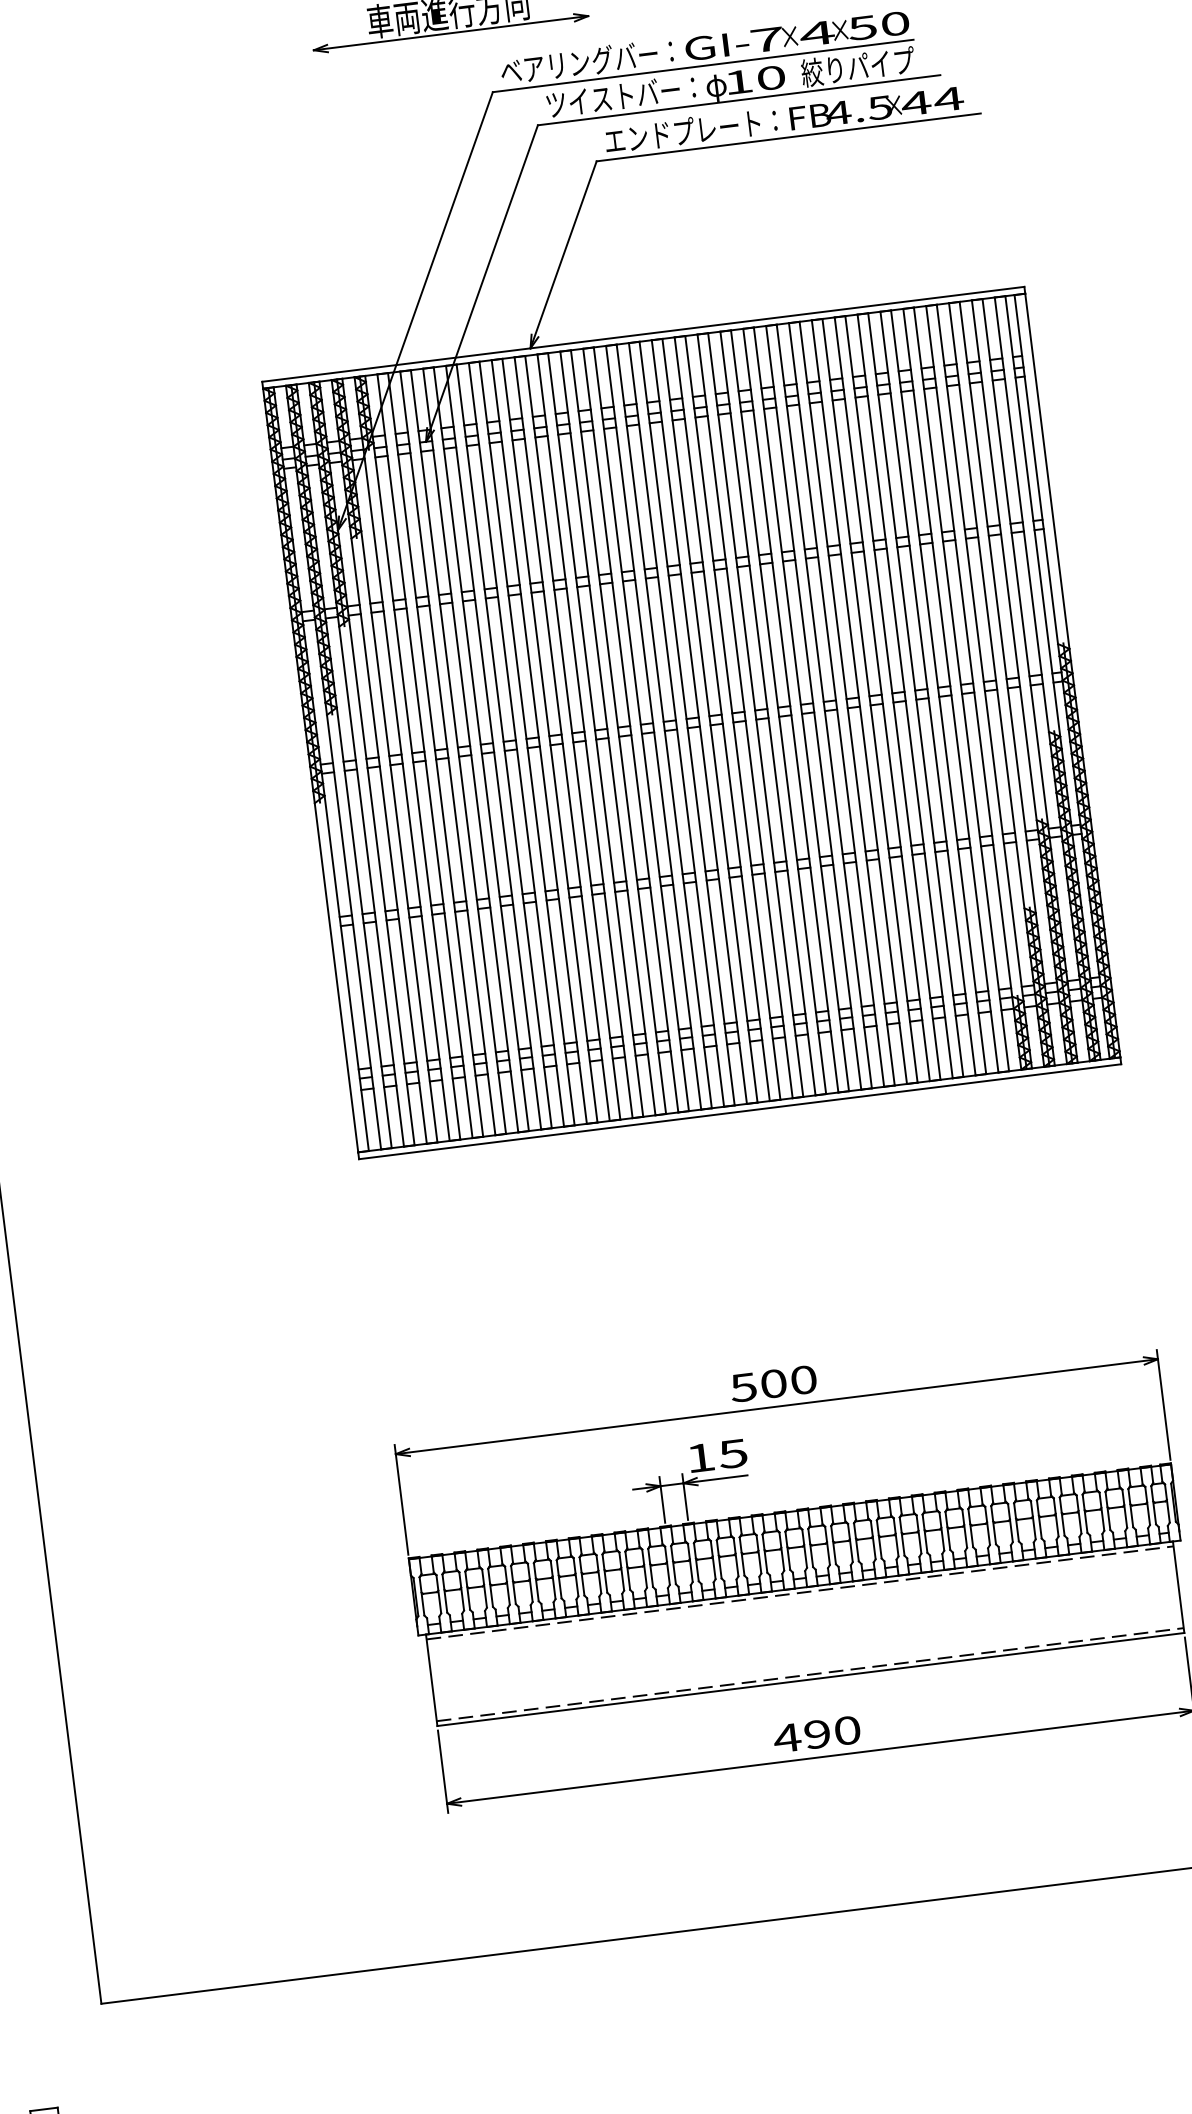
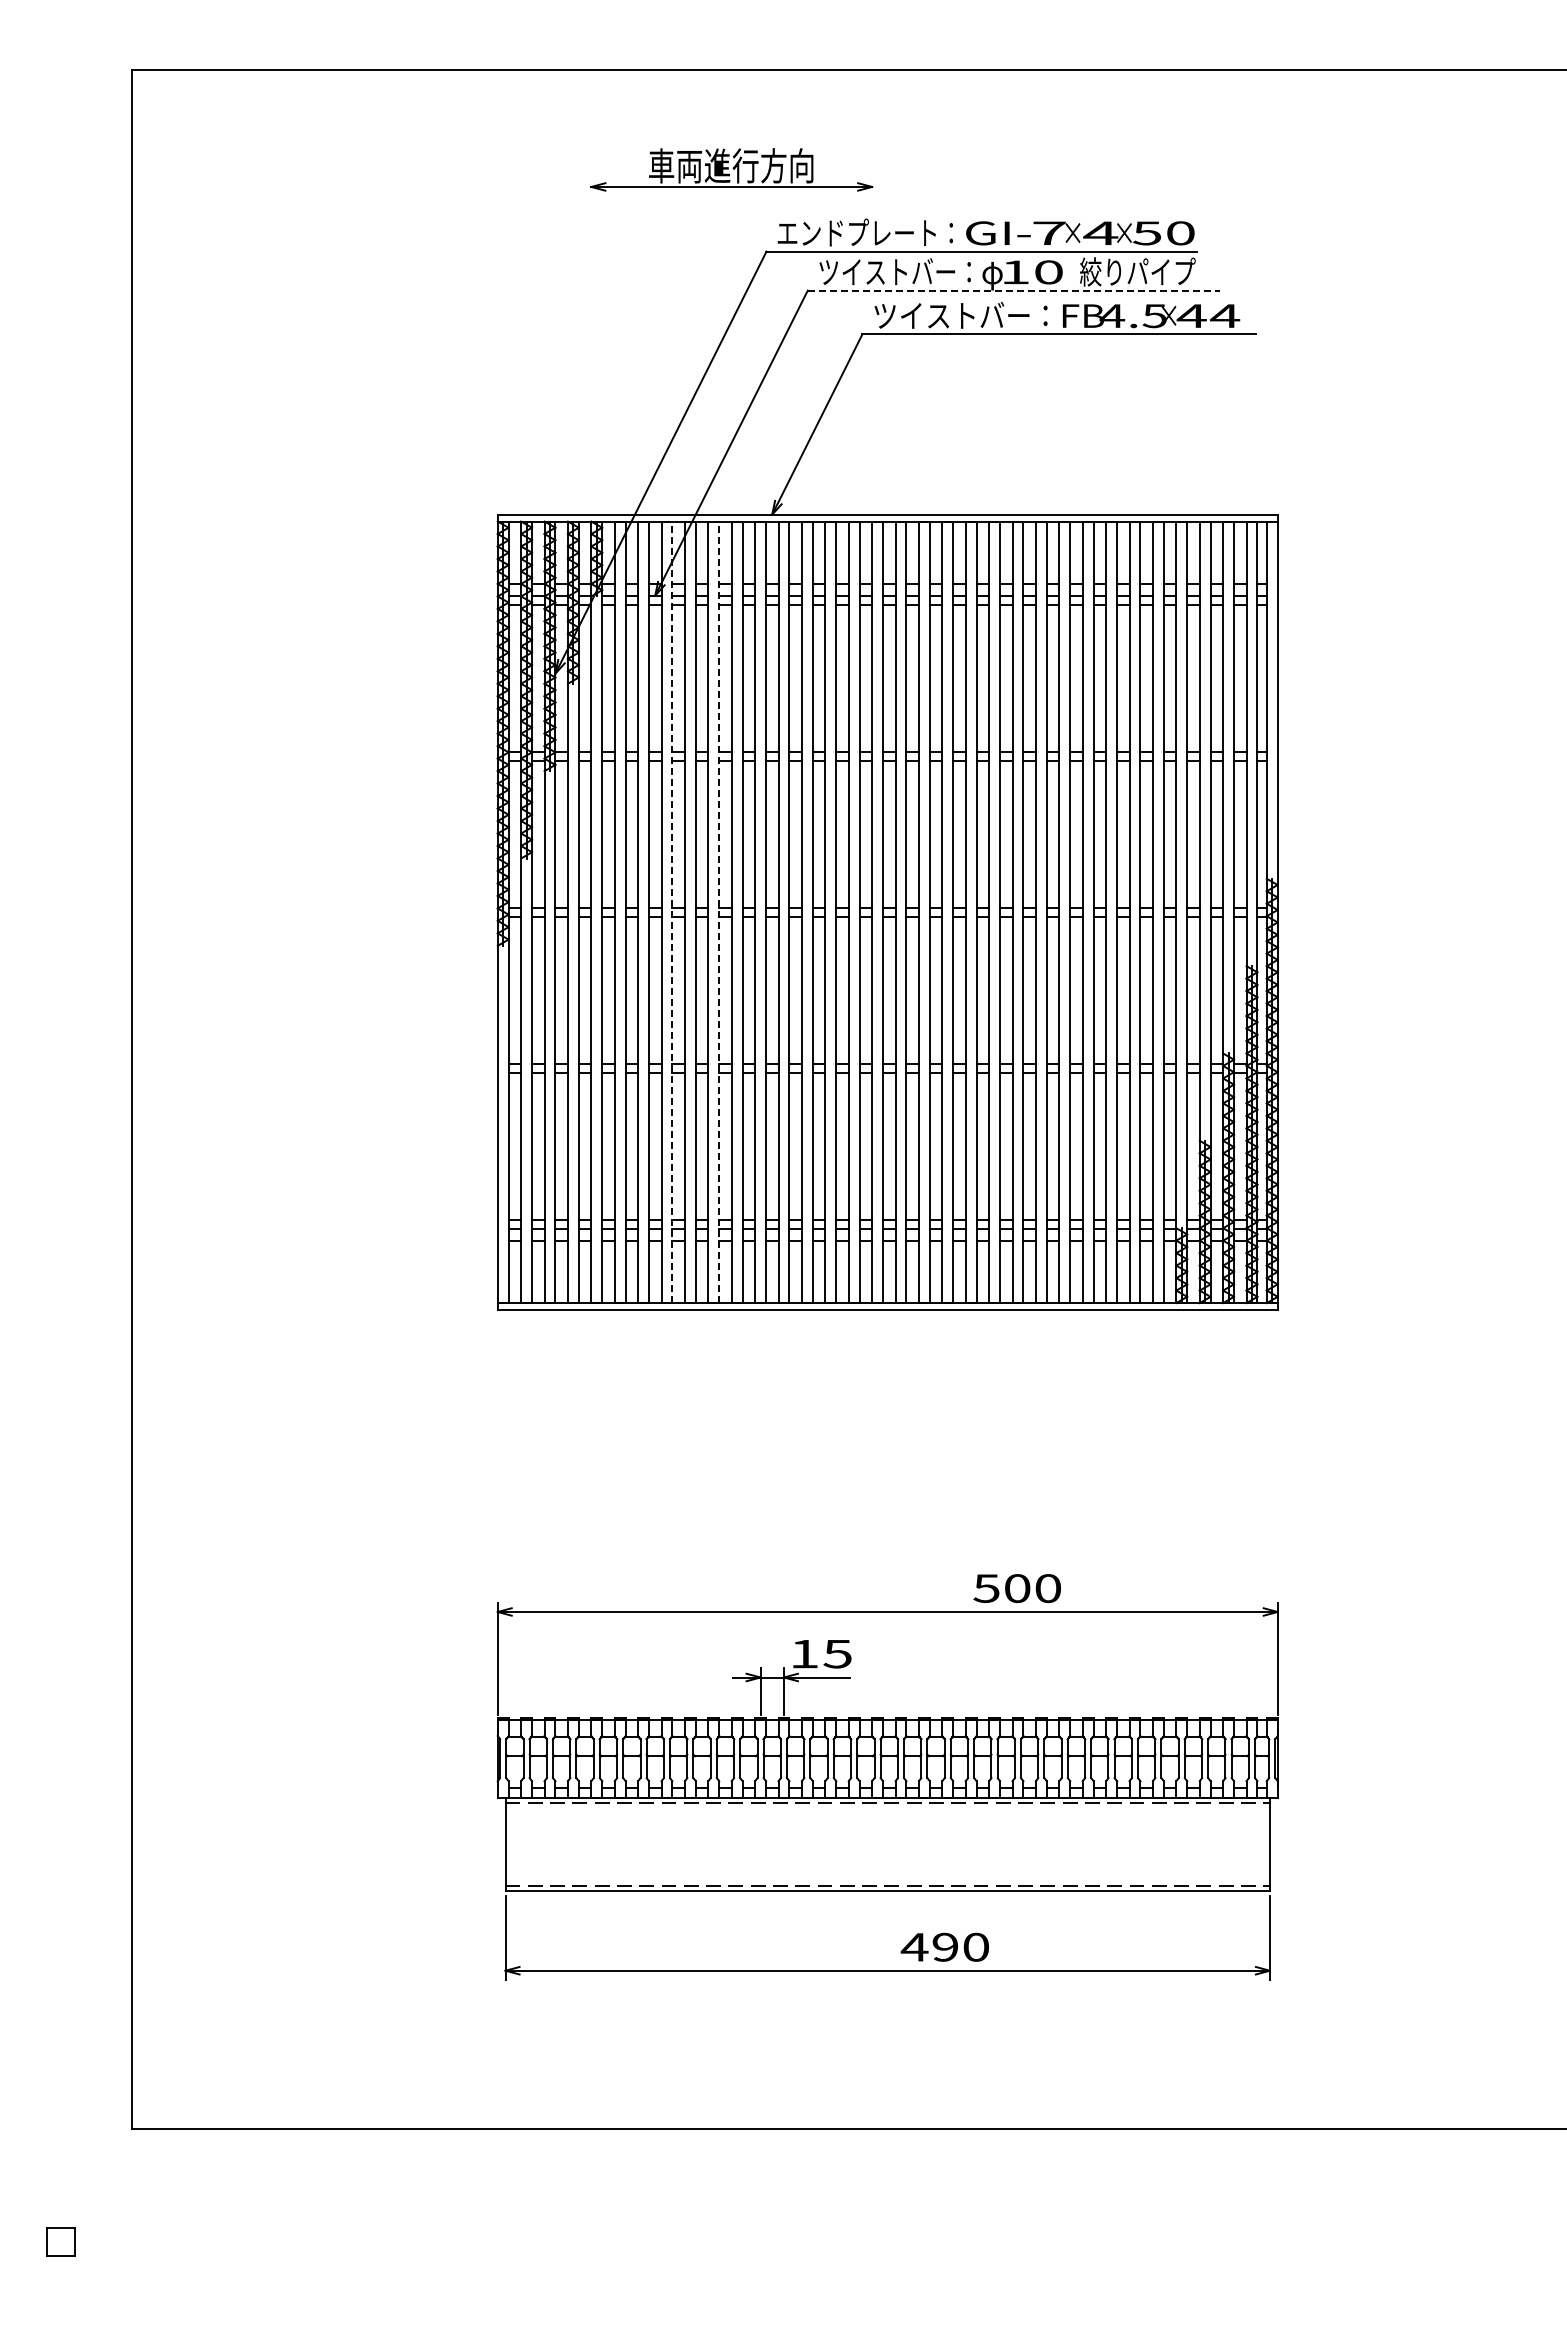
text: (579, 62) -> (857, 232), ベアリングバー： -> エンドプレート：
line: (738, 100) -> (1013, 290), solid -> dashed
text: (690, 130) -> (960, 315), エンドプレート： -> ツイストバー：
line: (527, 743) -> (719, 912), solid -> dashed
line: (481, 749) -> (672, 912), solid -> dashed
text: (772, 1383) -> (1016, 1588), moved
text: (816, 1733) -> (944, 1946), moved

